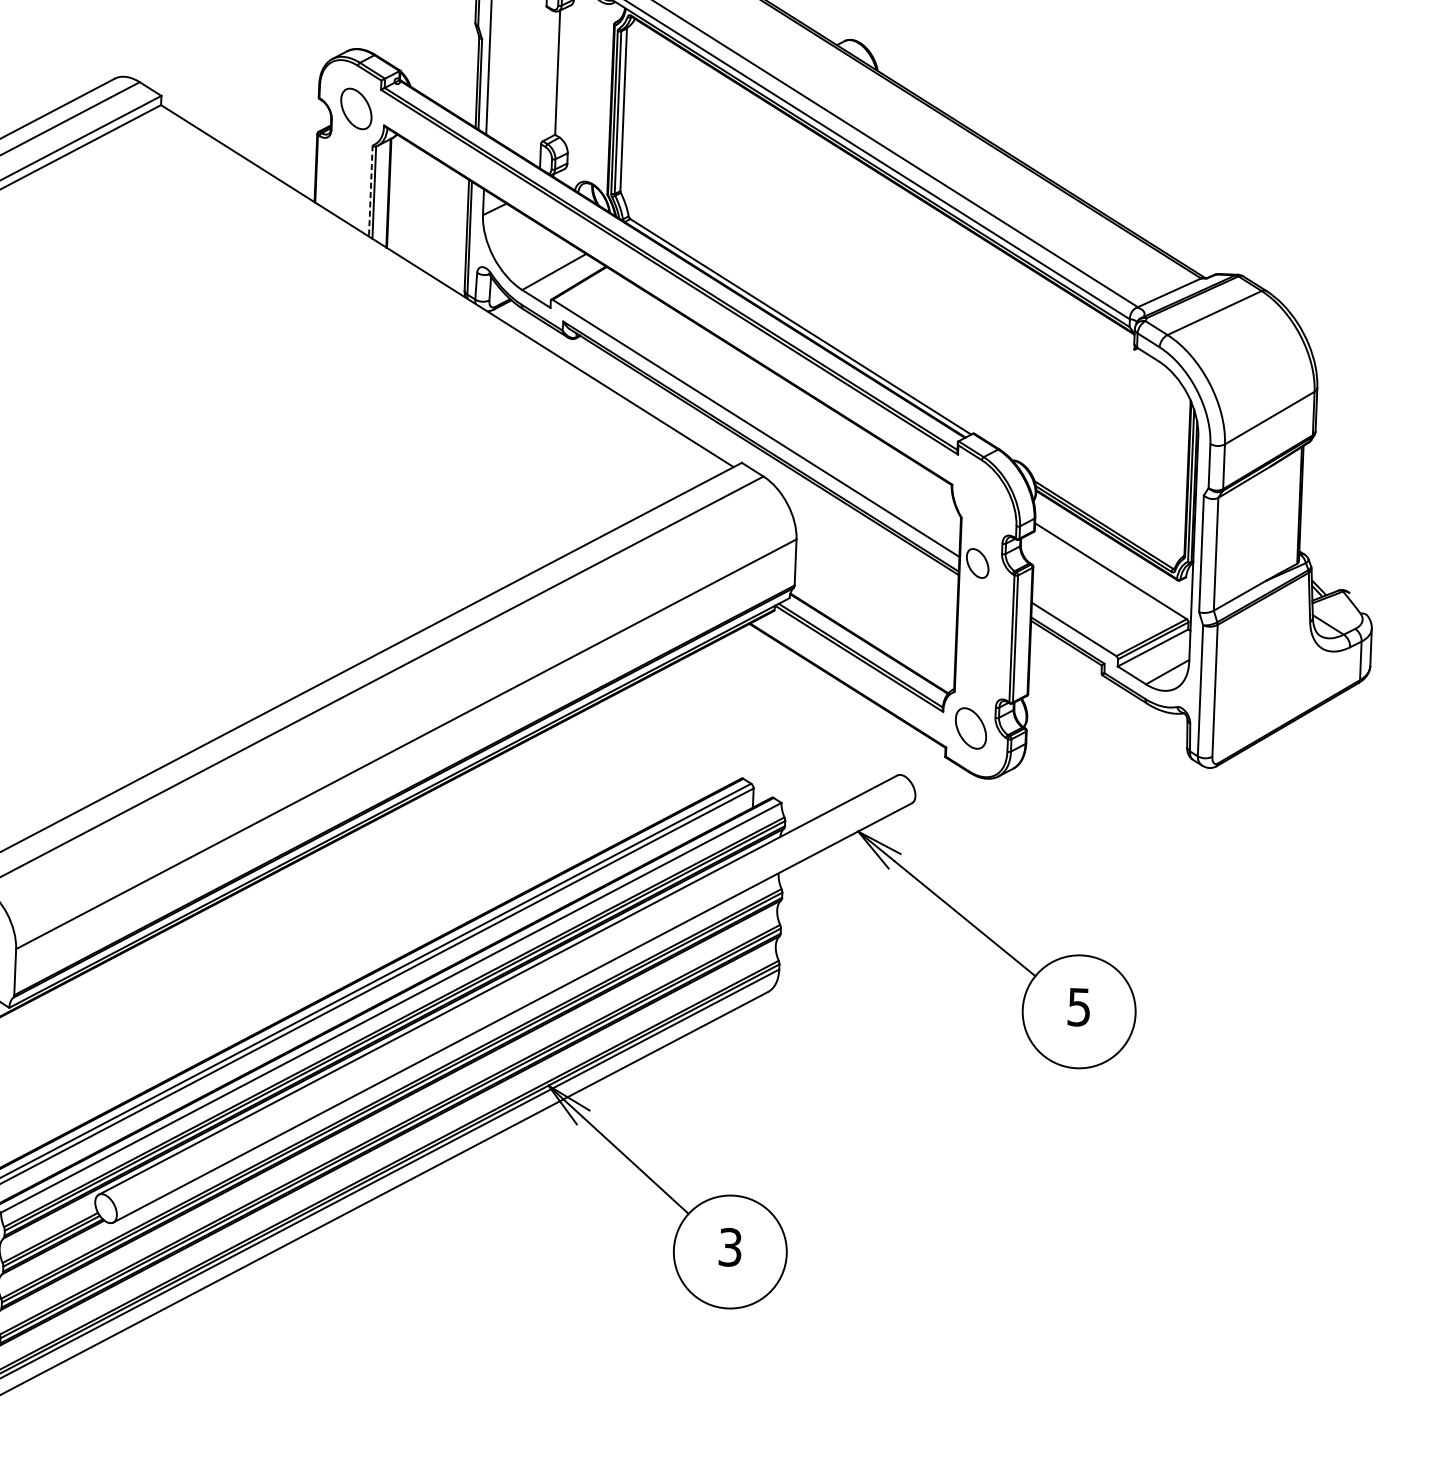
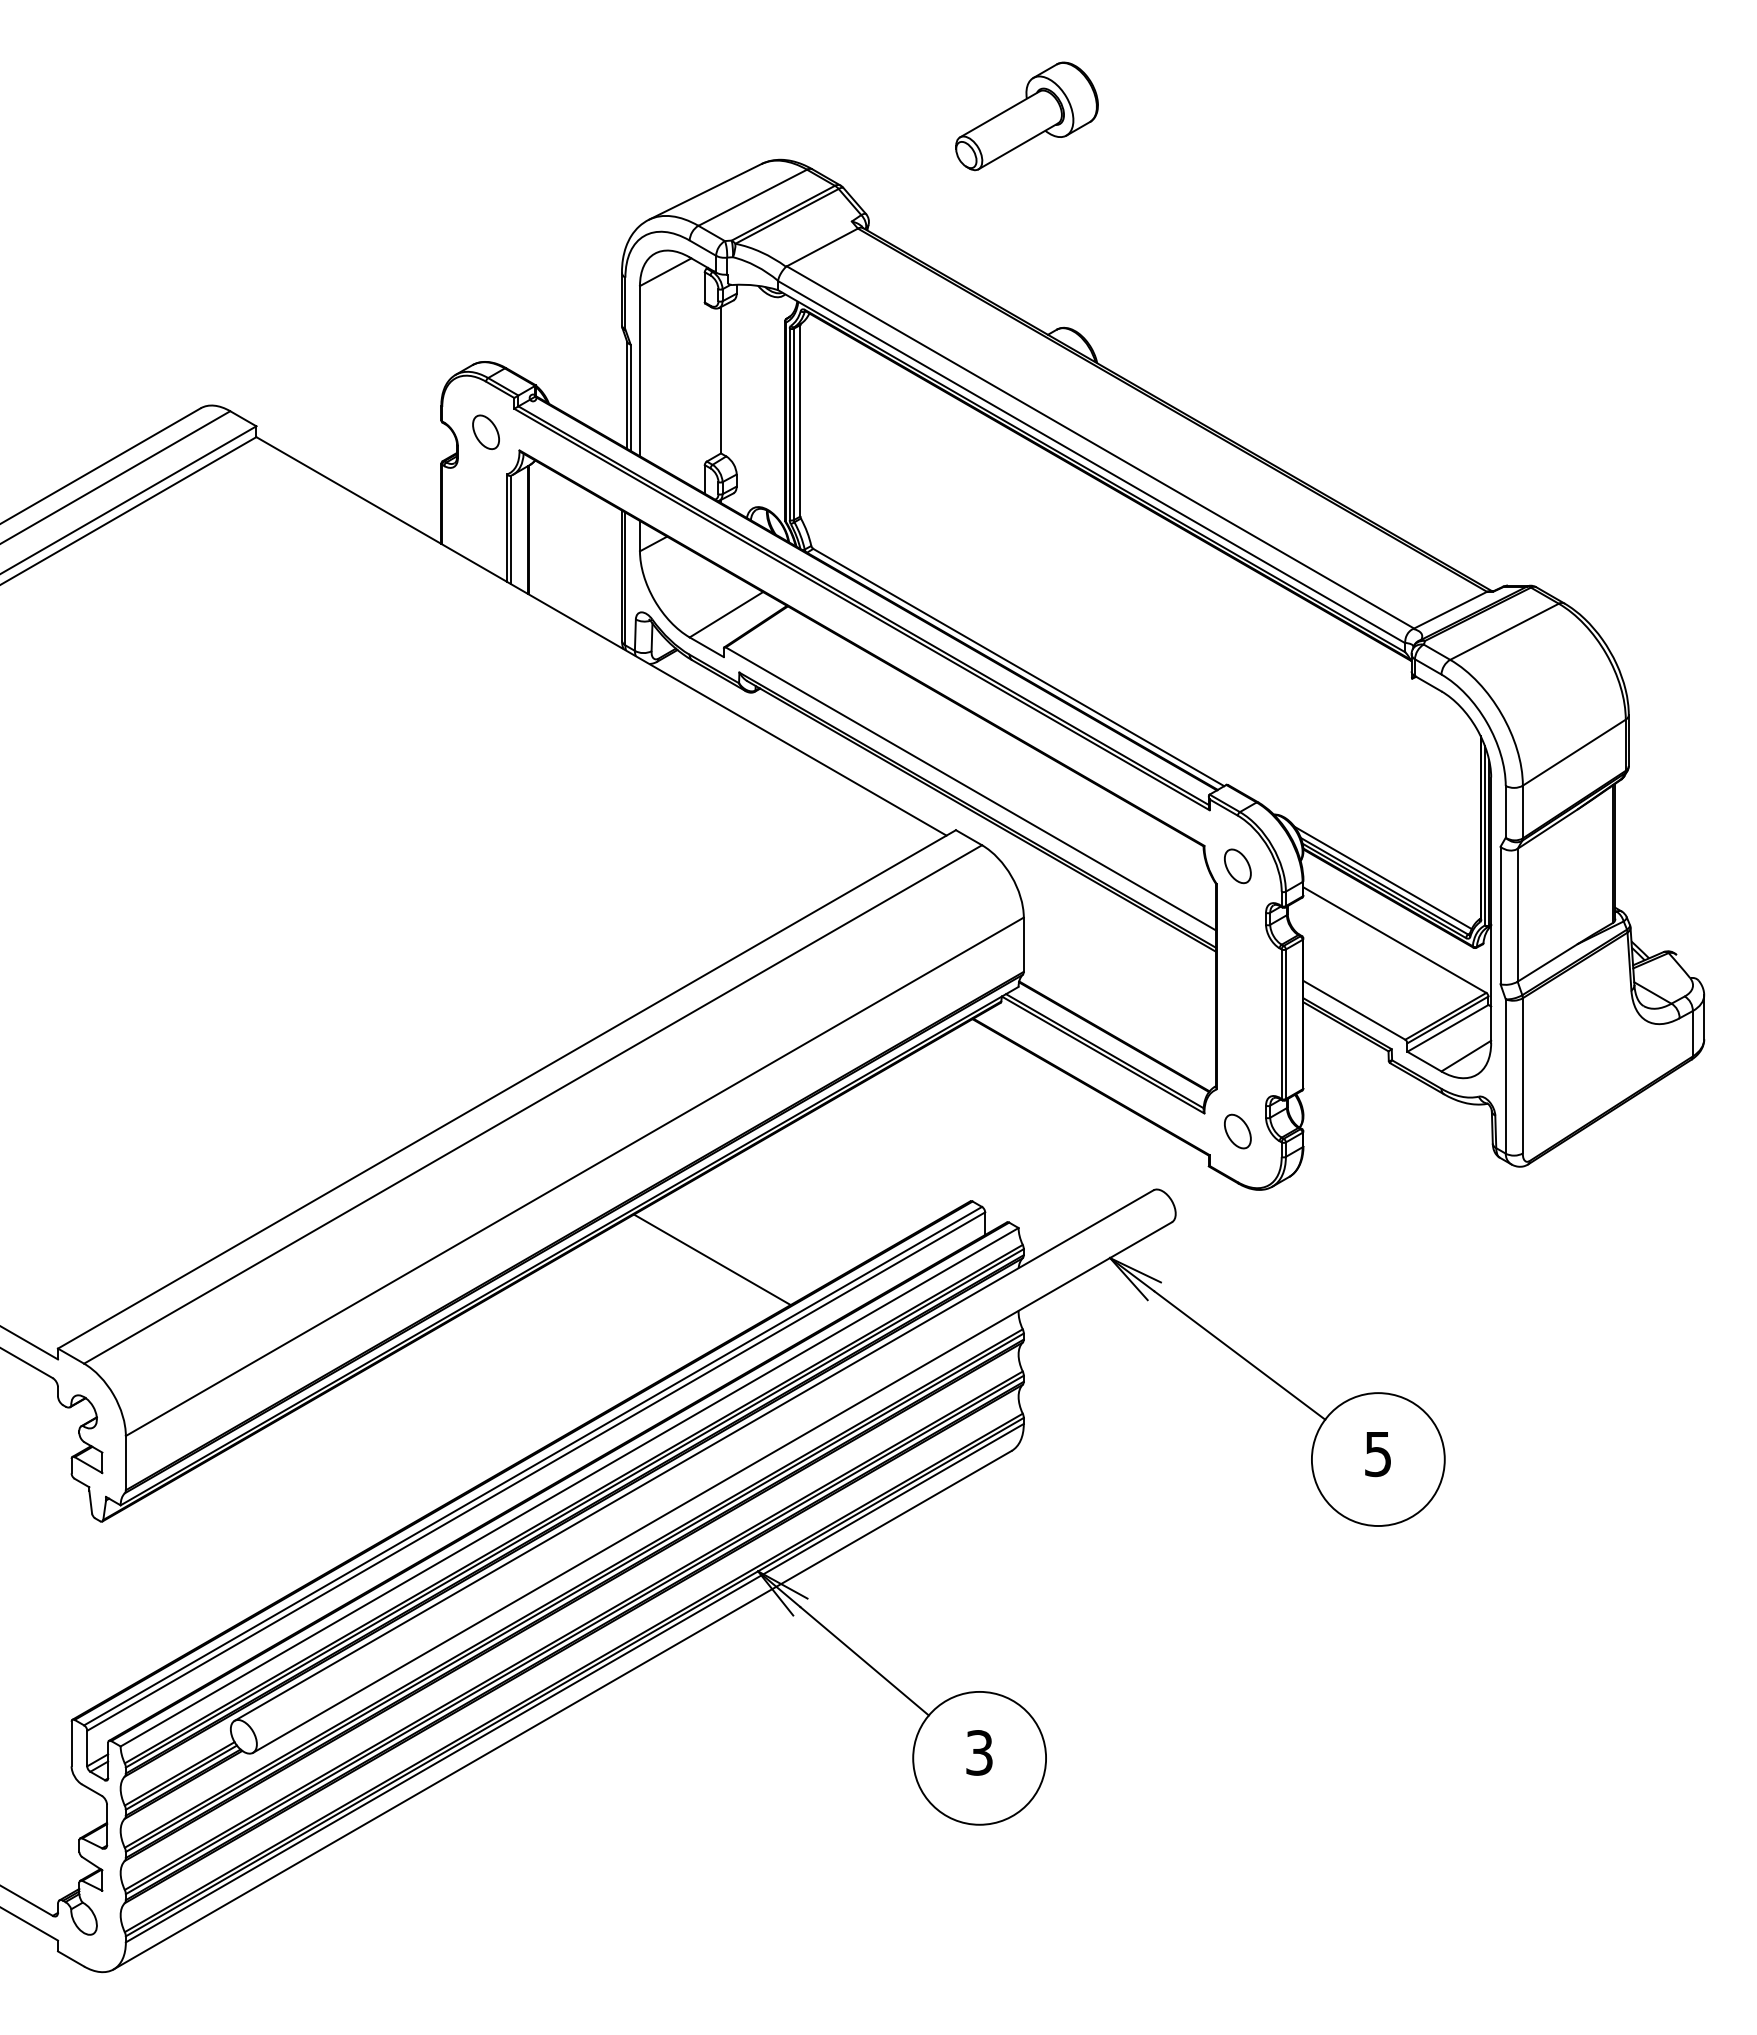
part: (355, 108) -> (485, 431), size x0.71
line: (370, 191) -> (506, 528), dashed -> solid
line: (1102, 517) -> (1382, 877), added
part: (977, 563) -> (1237, 866), moved
part: (970, 728) -> (1237, 1131), size x0.71
line: (520, 819) -> (712, 1259), added

